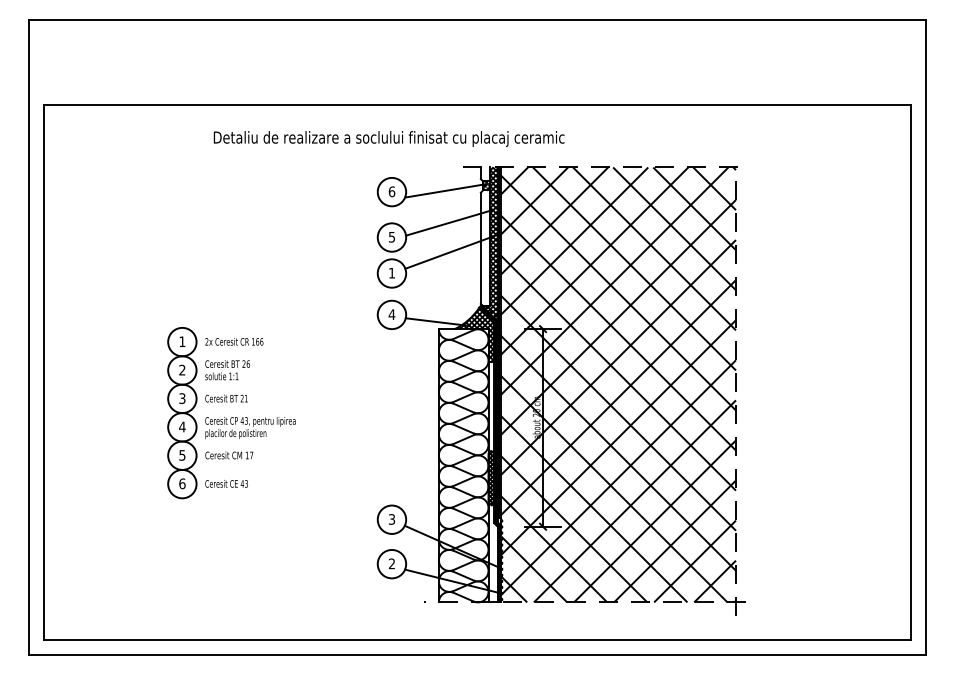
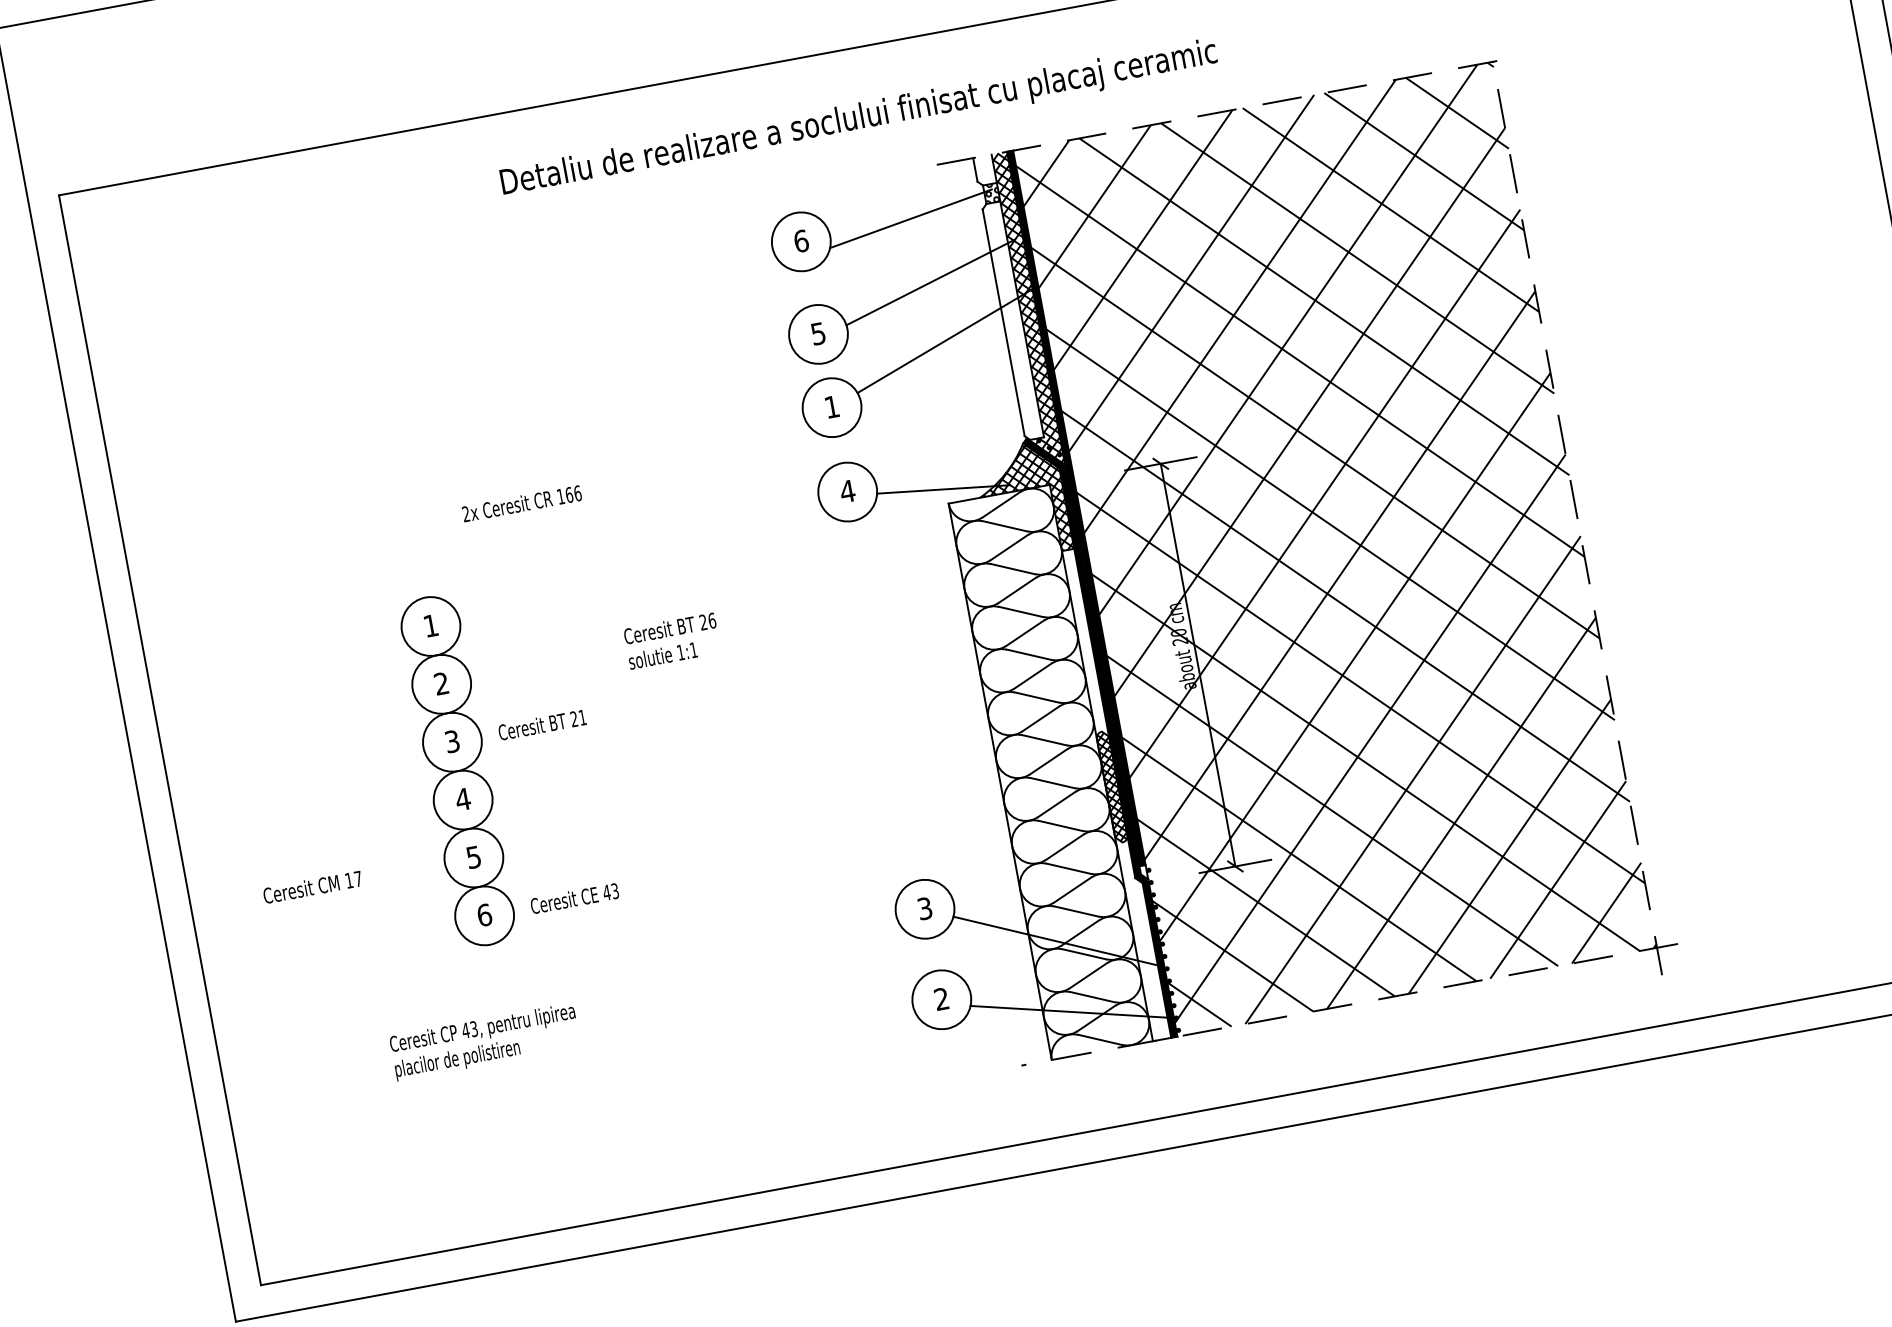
text: (388, 138) -> (857, 118), moved
text: (234, 341) -> (522, 503), moved
text: (227, 370) -> (672, 641), moved
text: (250, 427) -> (484, 1040), moved
text: (229, 455) -> (313, 887), moved

